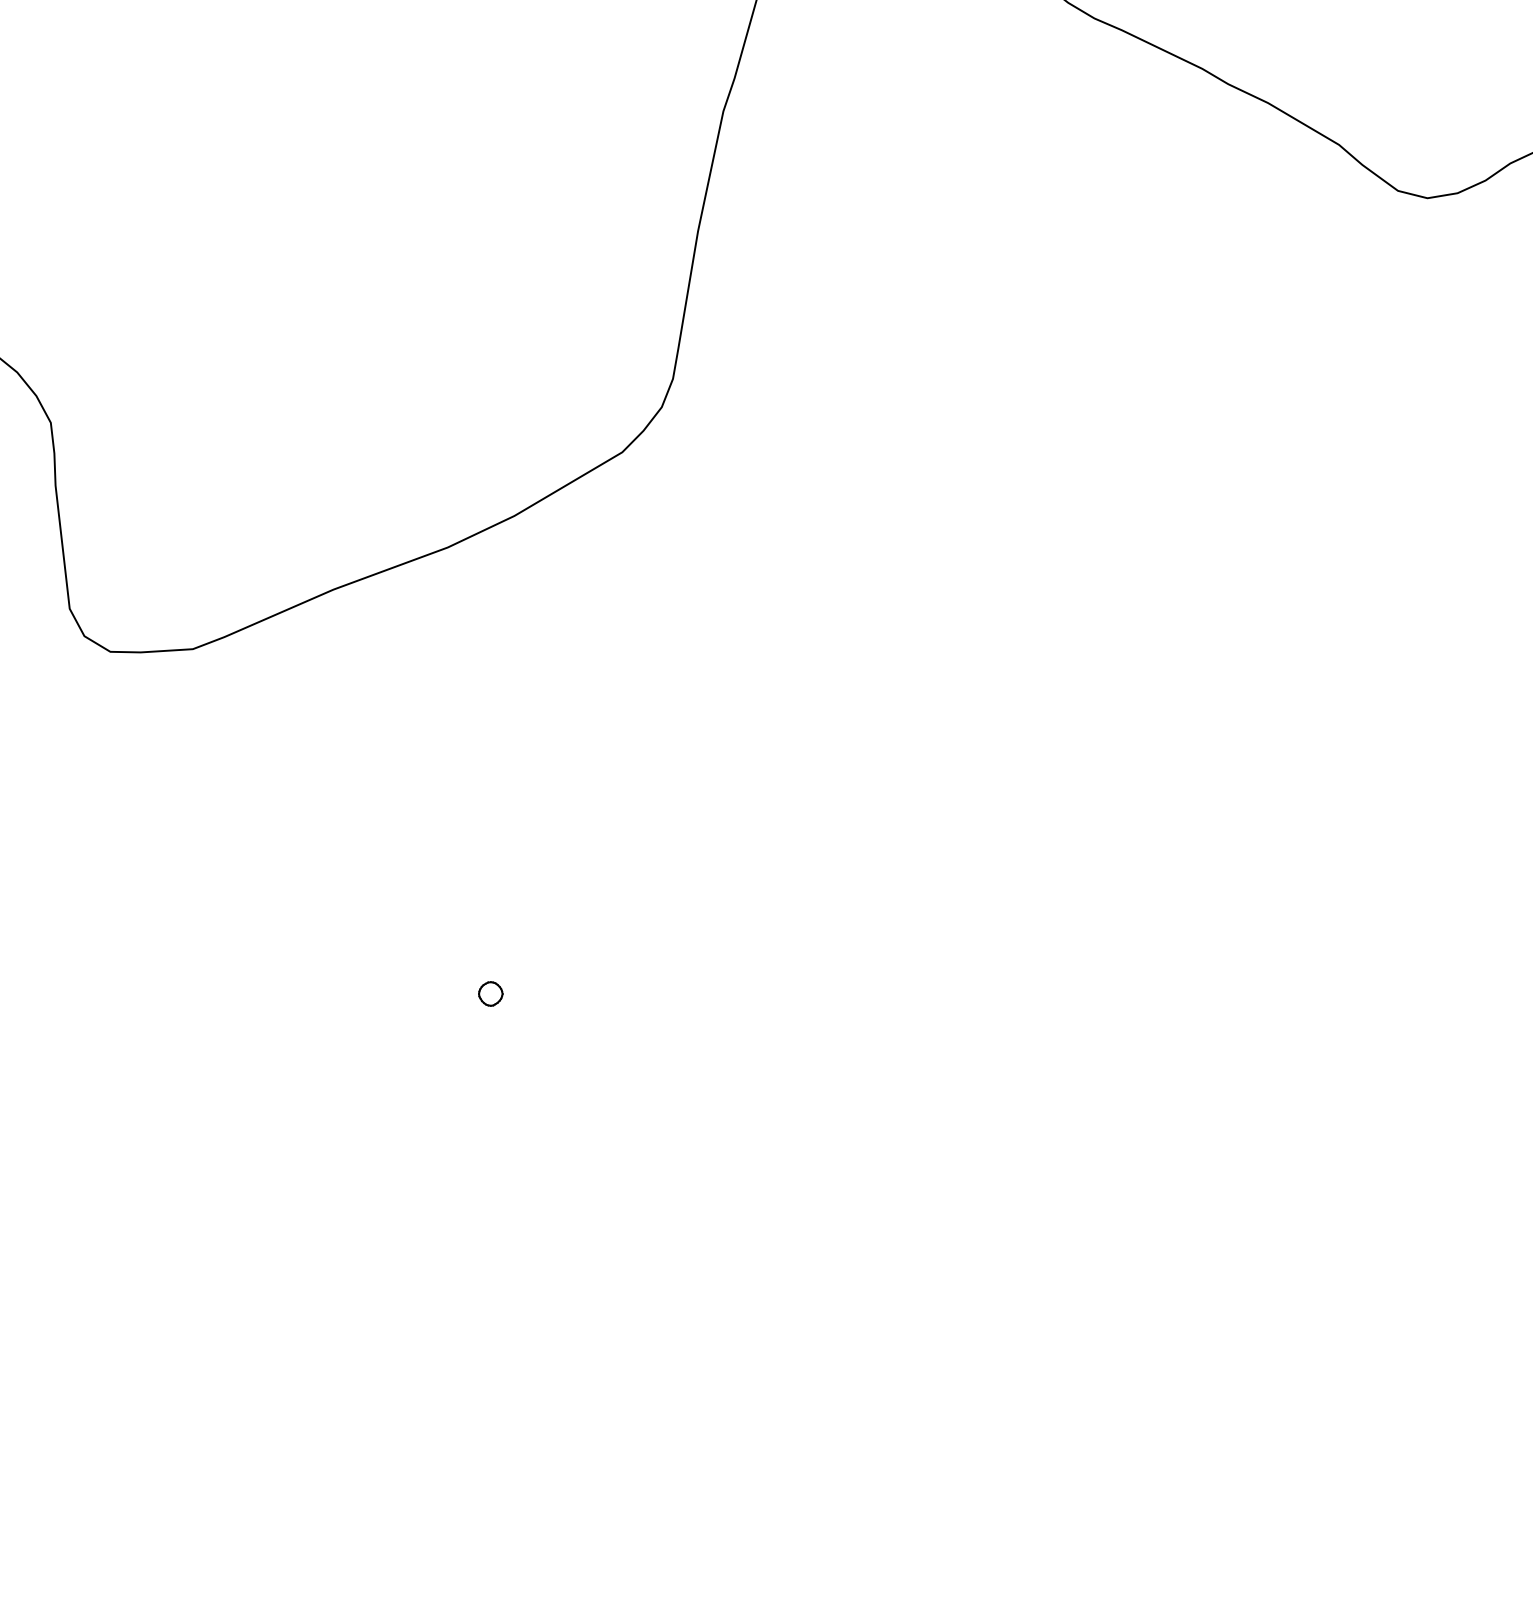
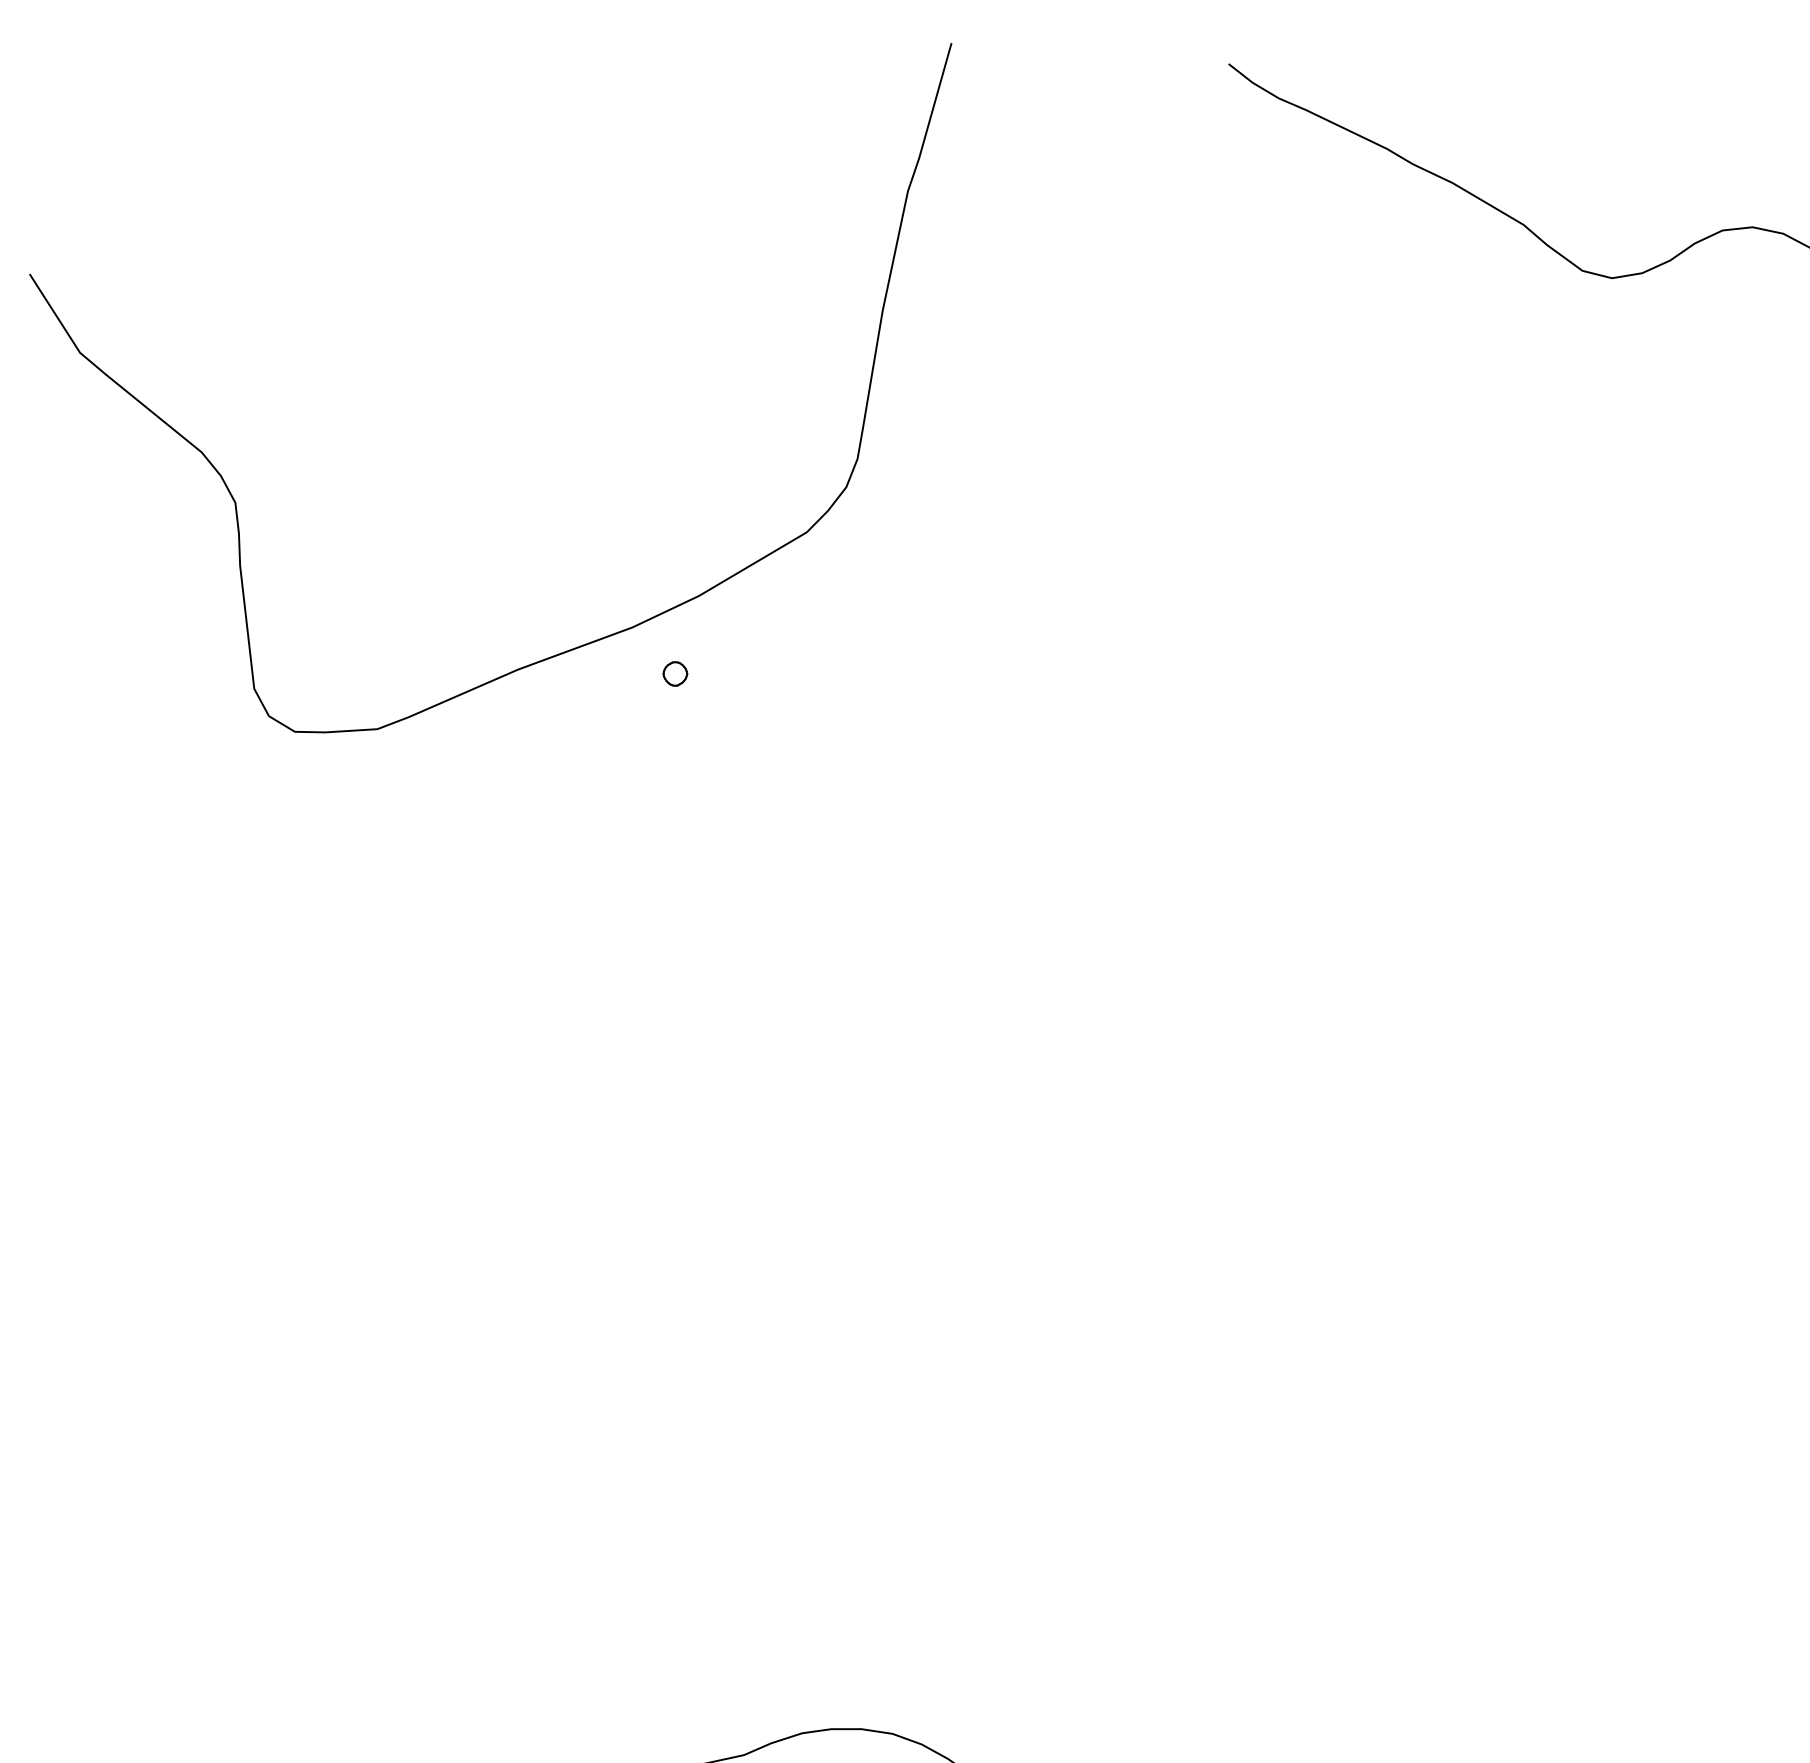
part: (490, 993) -> (675, 673), moved

